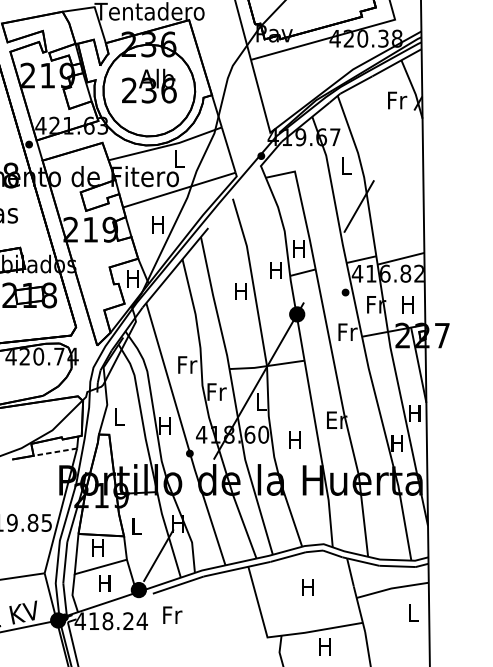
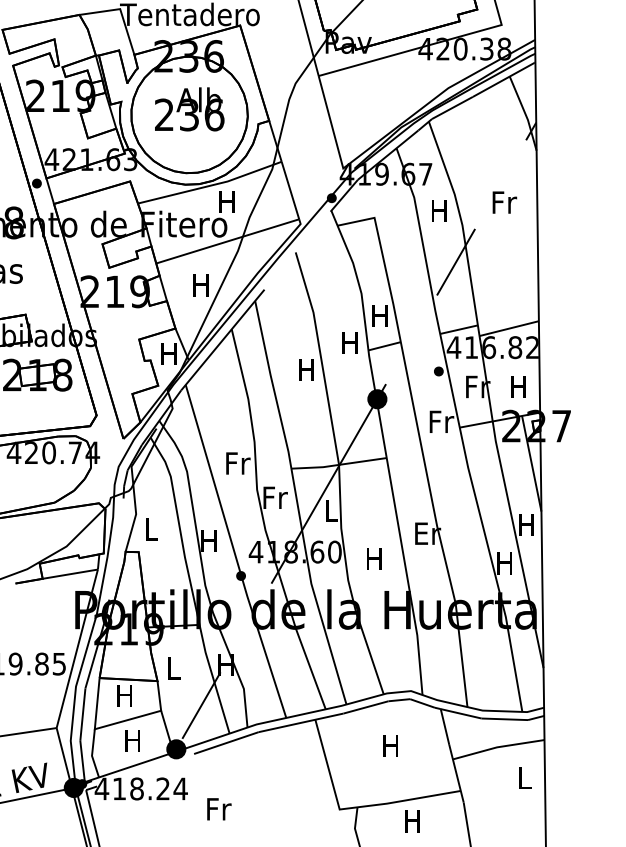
text: (397, 100) -> (504, 202), moved
text: (178, 158) -> (226, 201), L -> H
text: (346, 165) -> (439, 210), L -> H
line: (55, 452) -> (70, 574), dashed -> solid
text: (172, 615) -> (219, 809), moved

